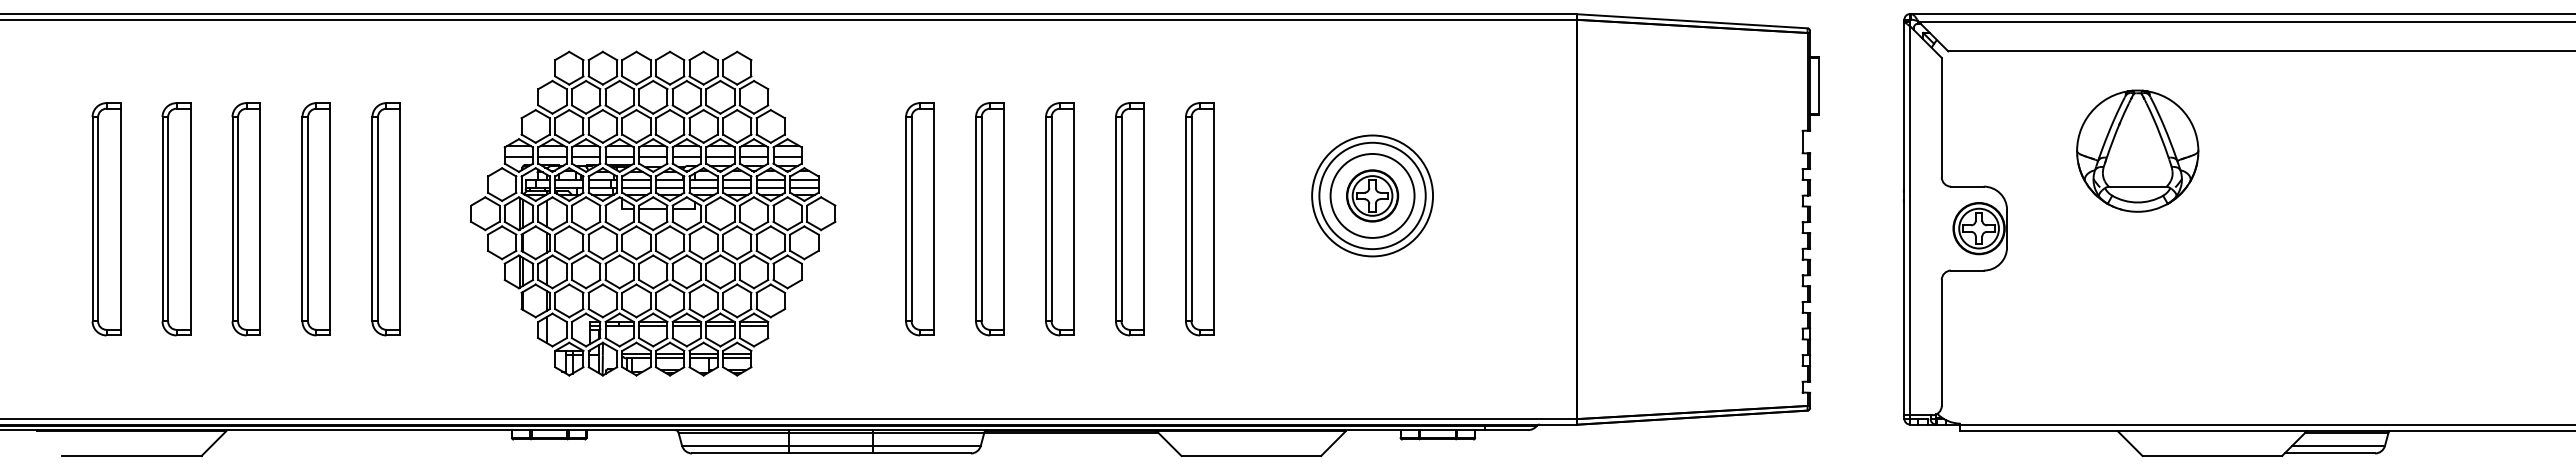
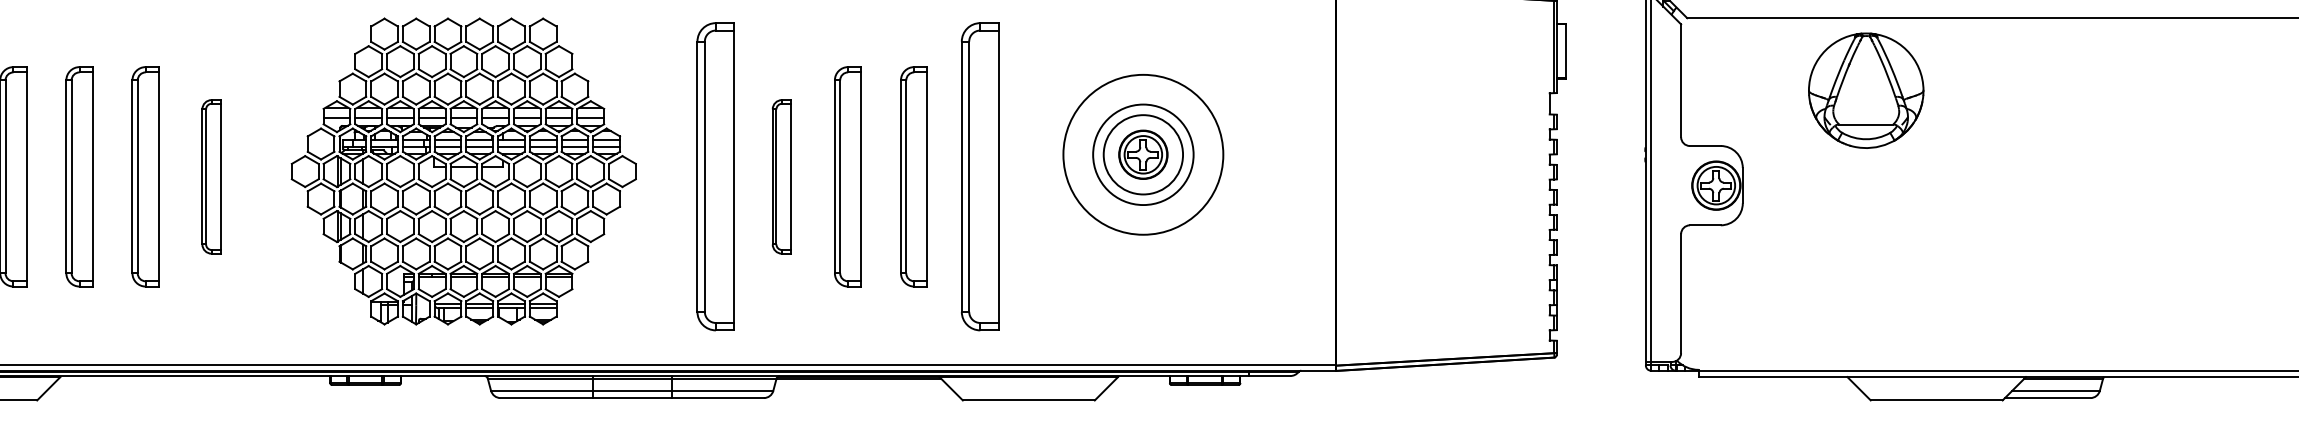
part: (2137, 150) -> (1866, 90), moved
circle: (1372, 195) -> (1143, 154), size x1.4
part: (385, 219) -> (210, 177), size x0.7
part: (919, 219) -> (715, 177), size x1.4
part: (989, 219) -> (781, 177), size x0.7
part: (1199, 219) -> (979, 177), size x1.4

